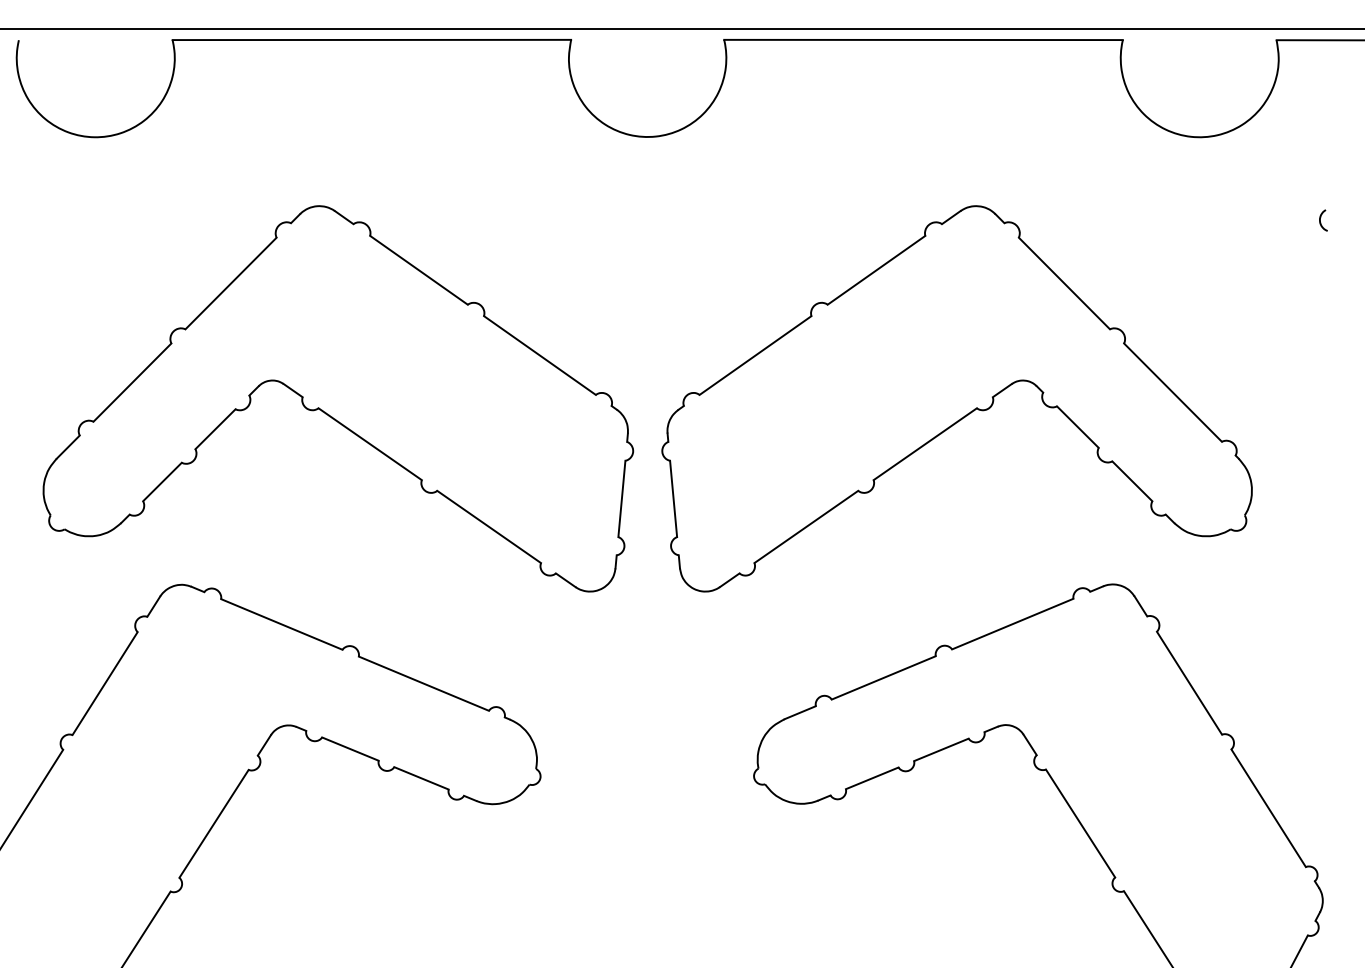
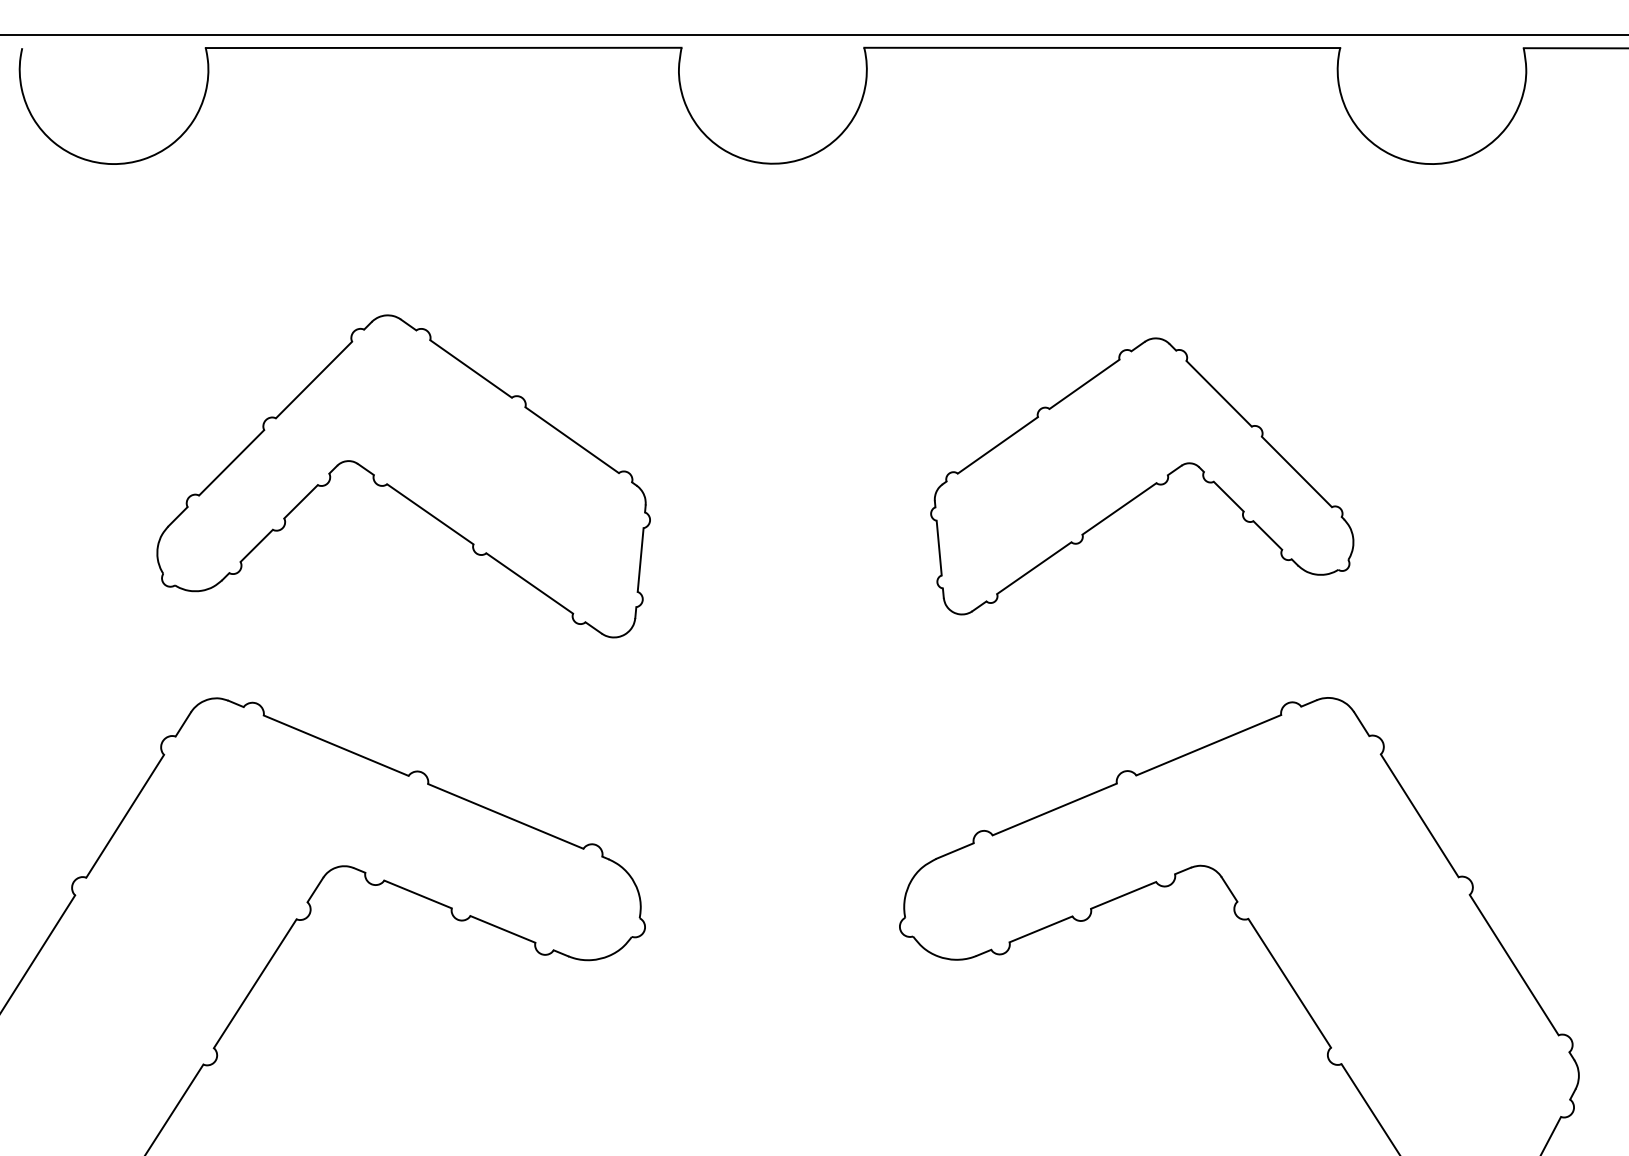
curve: (1321, 222) -> (1577, 265), removed
part: (338, 398) -> (403, 475), size x0.7
part: (956, 398) -> (1141, 475), size x0.6

